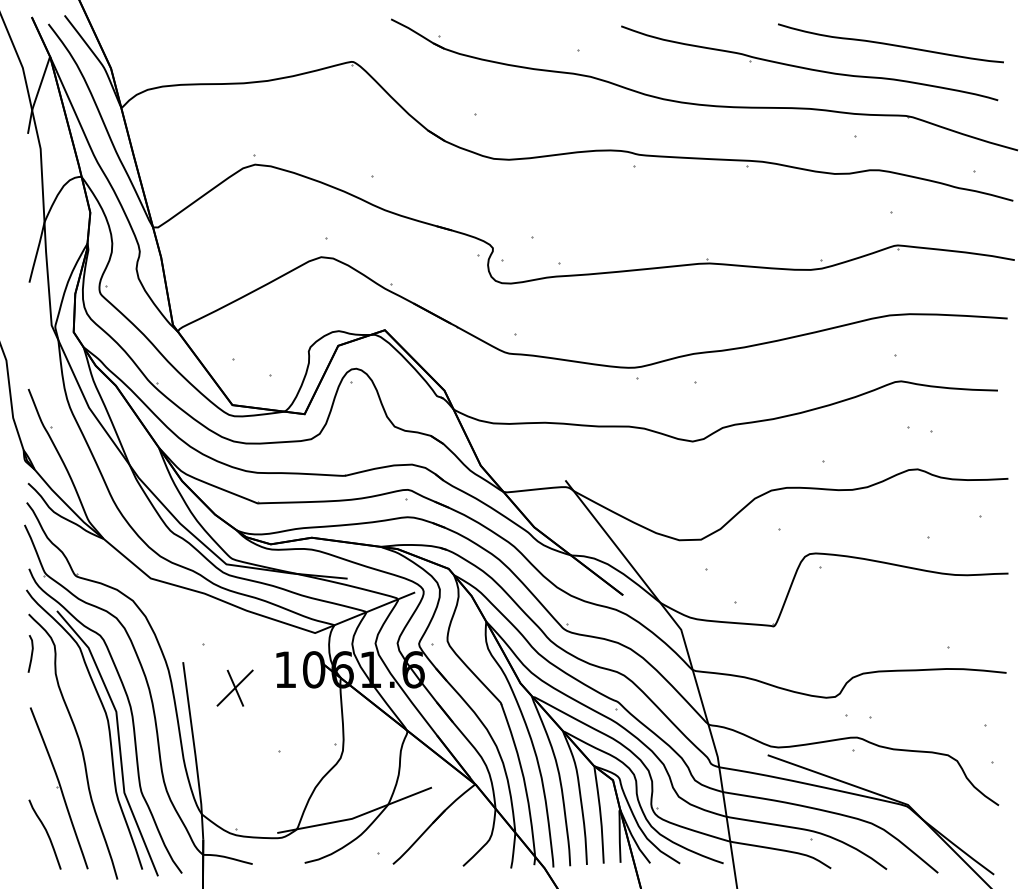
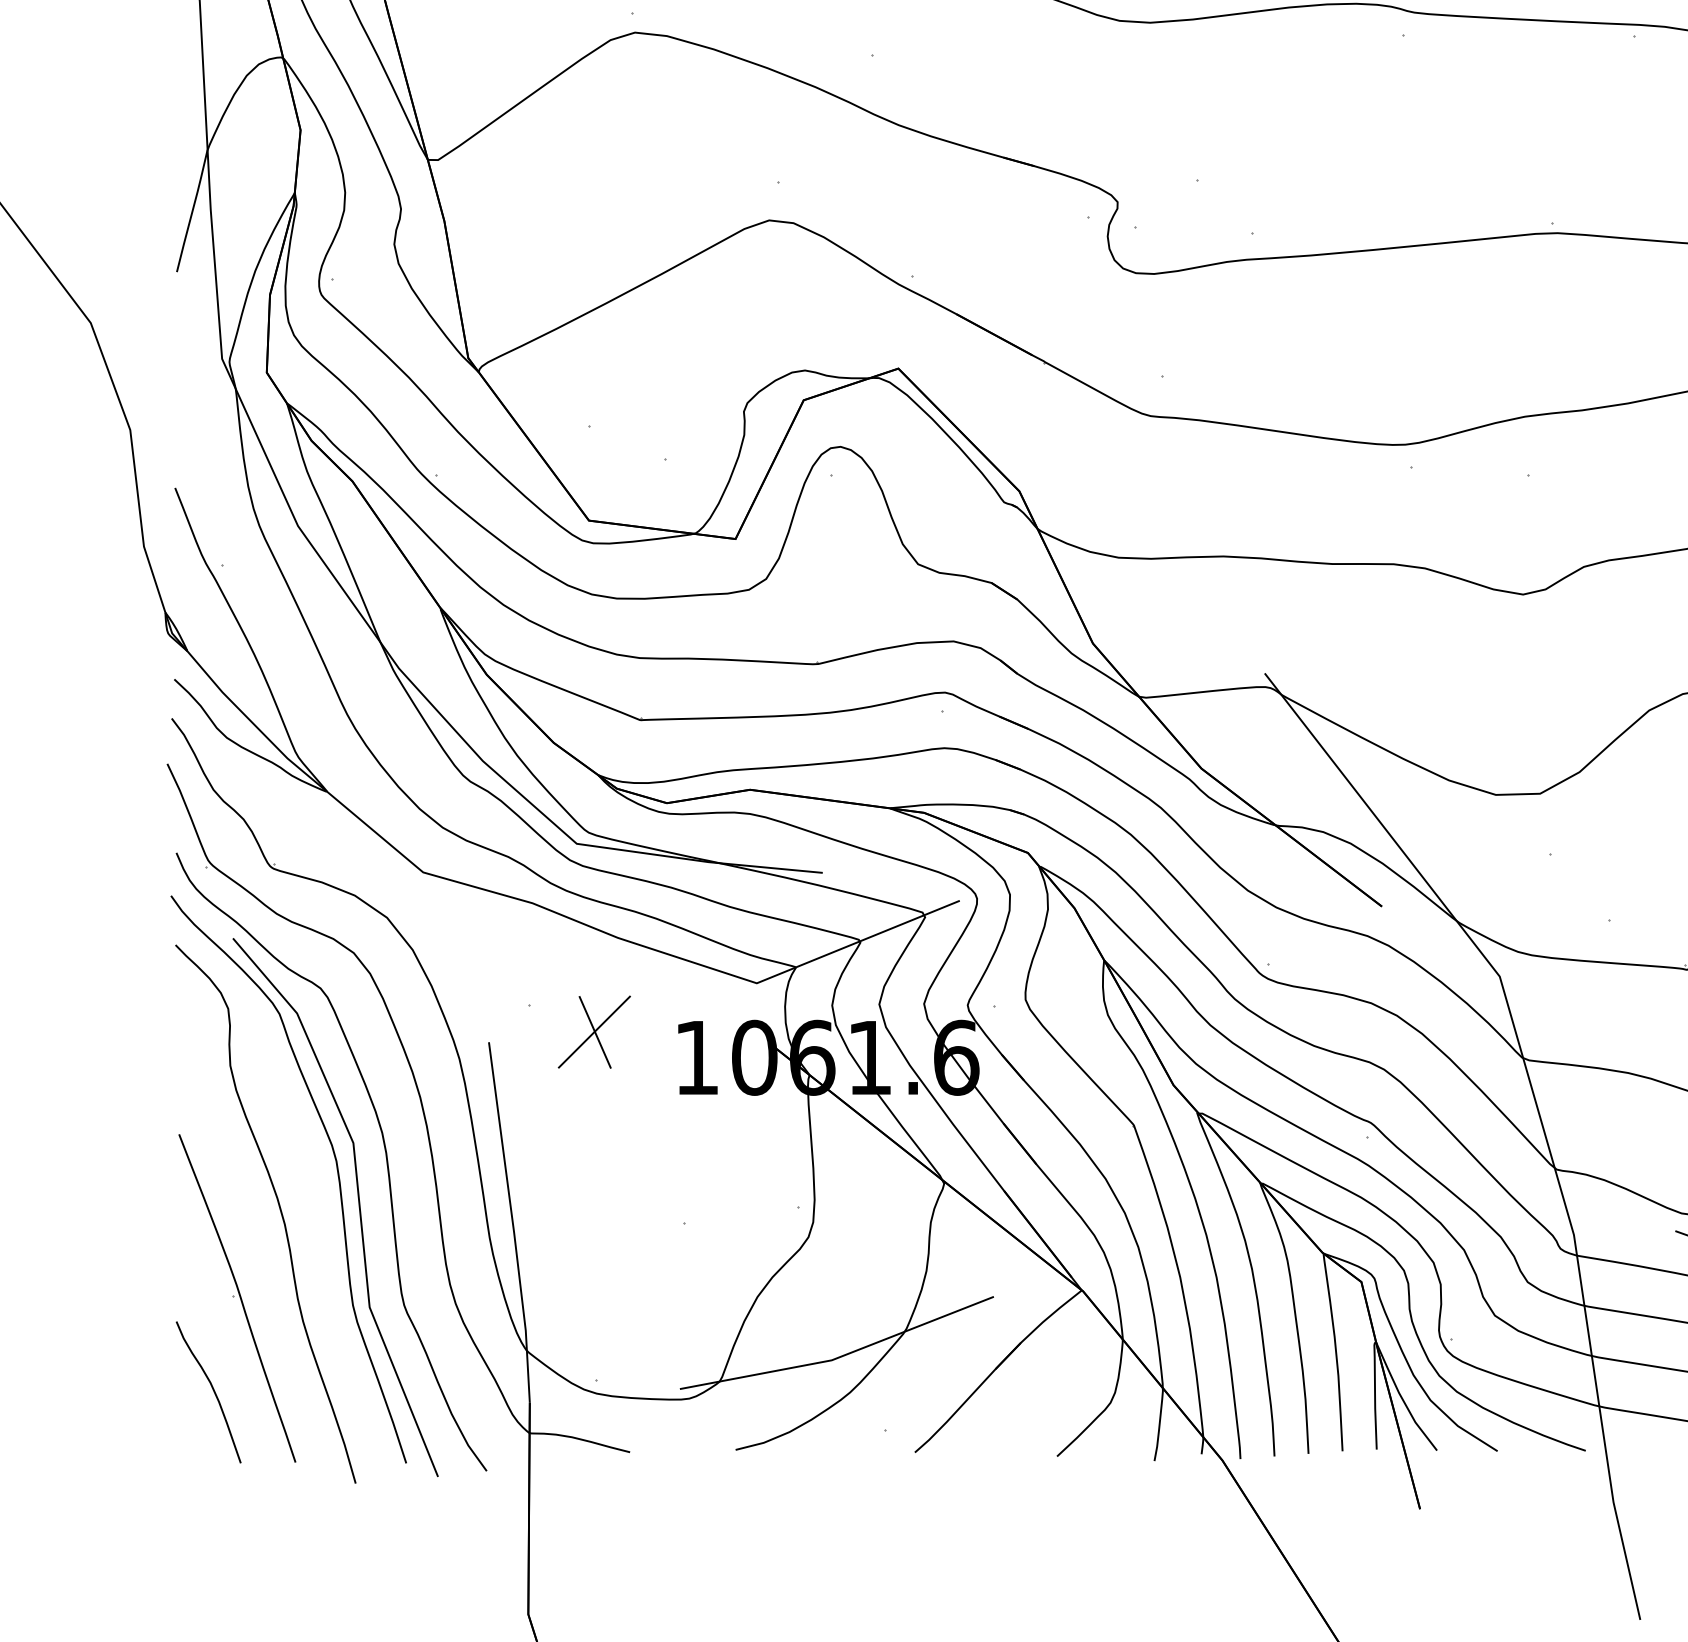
line: (31, 653) -> (181, 1024), removed
part: (234, 687) -> (593, 1030), moved

